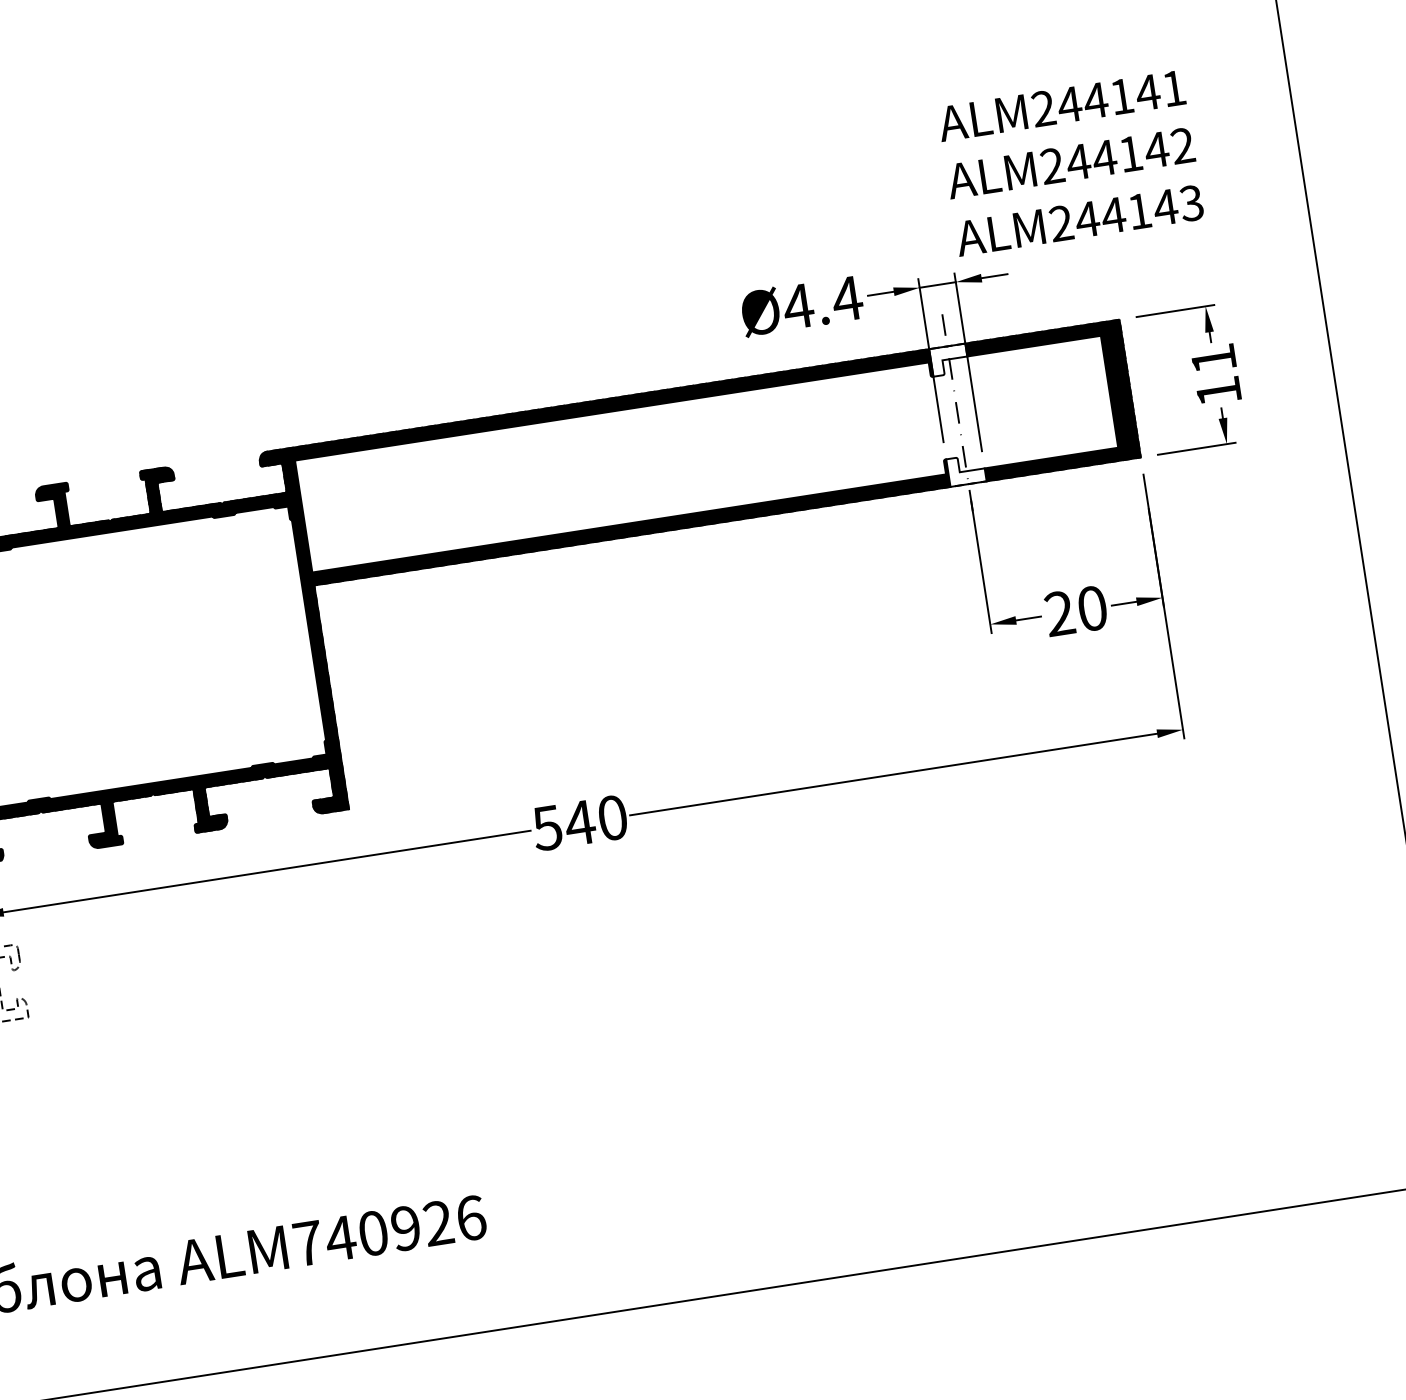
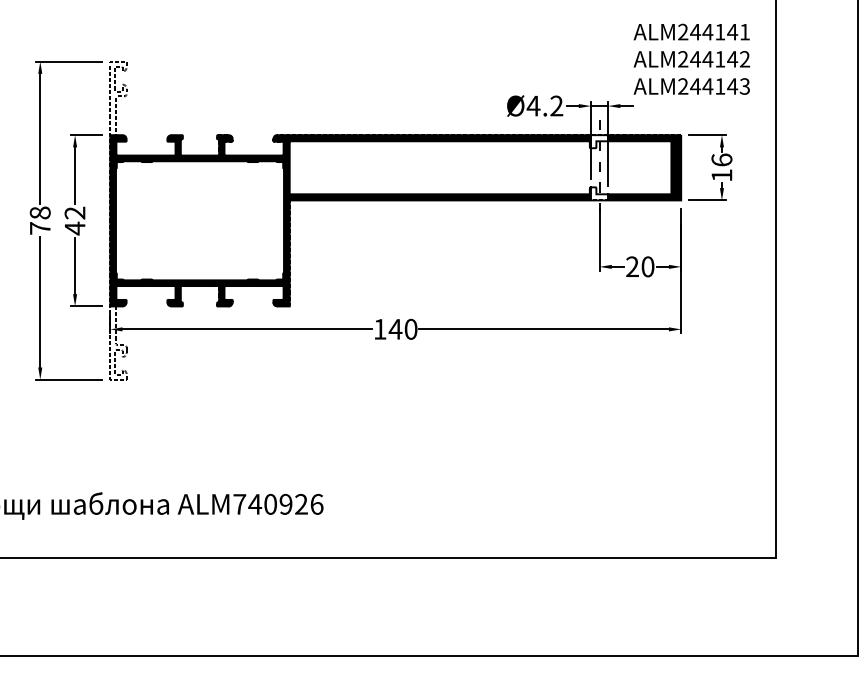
text: (1069, 161) -> (691, 58), moved
text: (846, 297) -> (556, 105), 4.4 -> 4.2
text: (1212, 357) -> (721, 159), 11 -> 16
text: (546, 828) -> (379, 329), 540 -> 140

